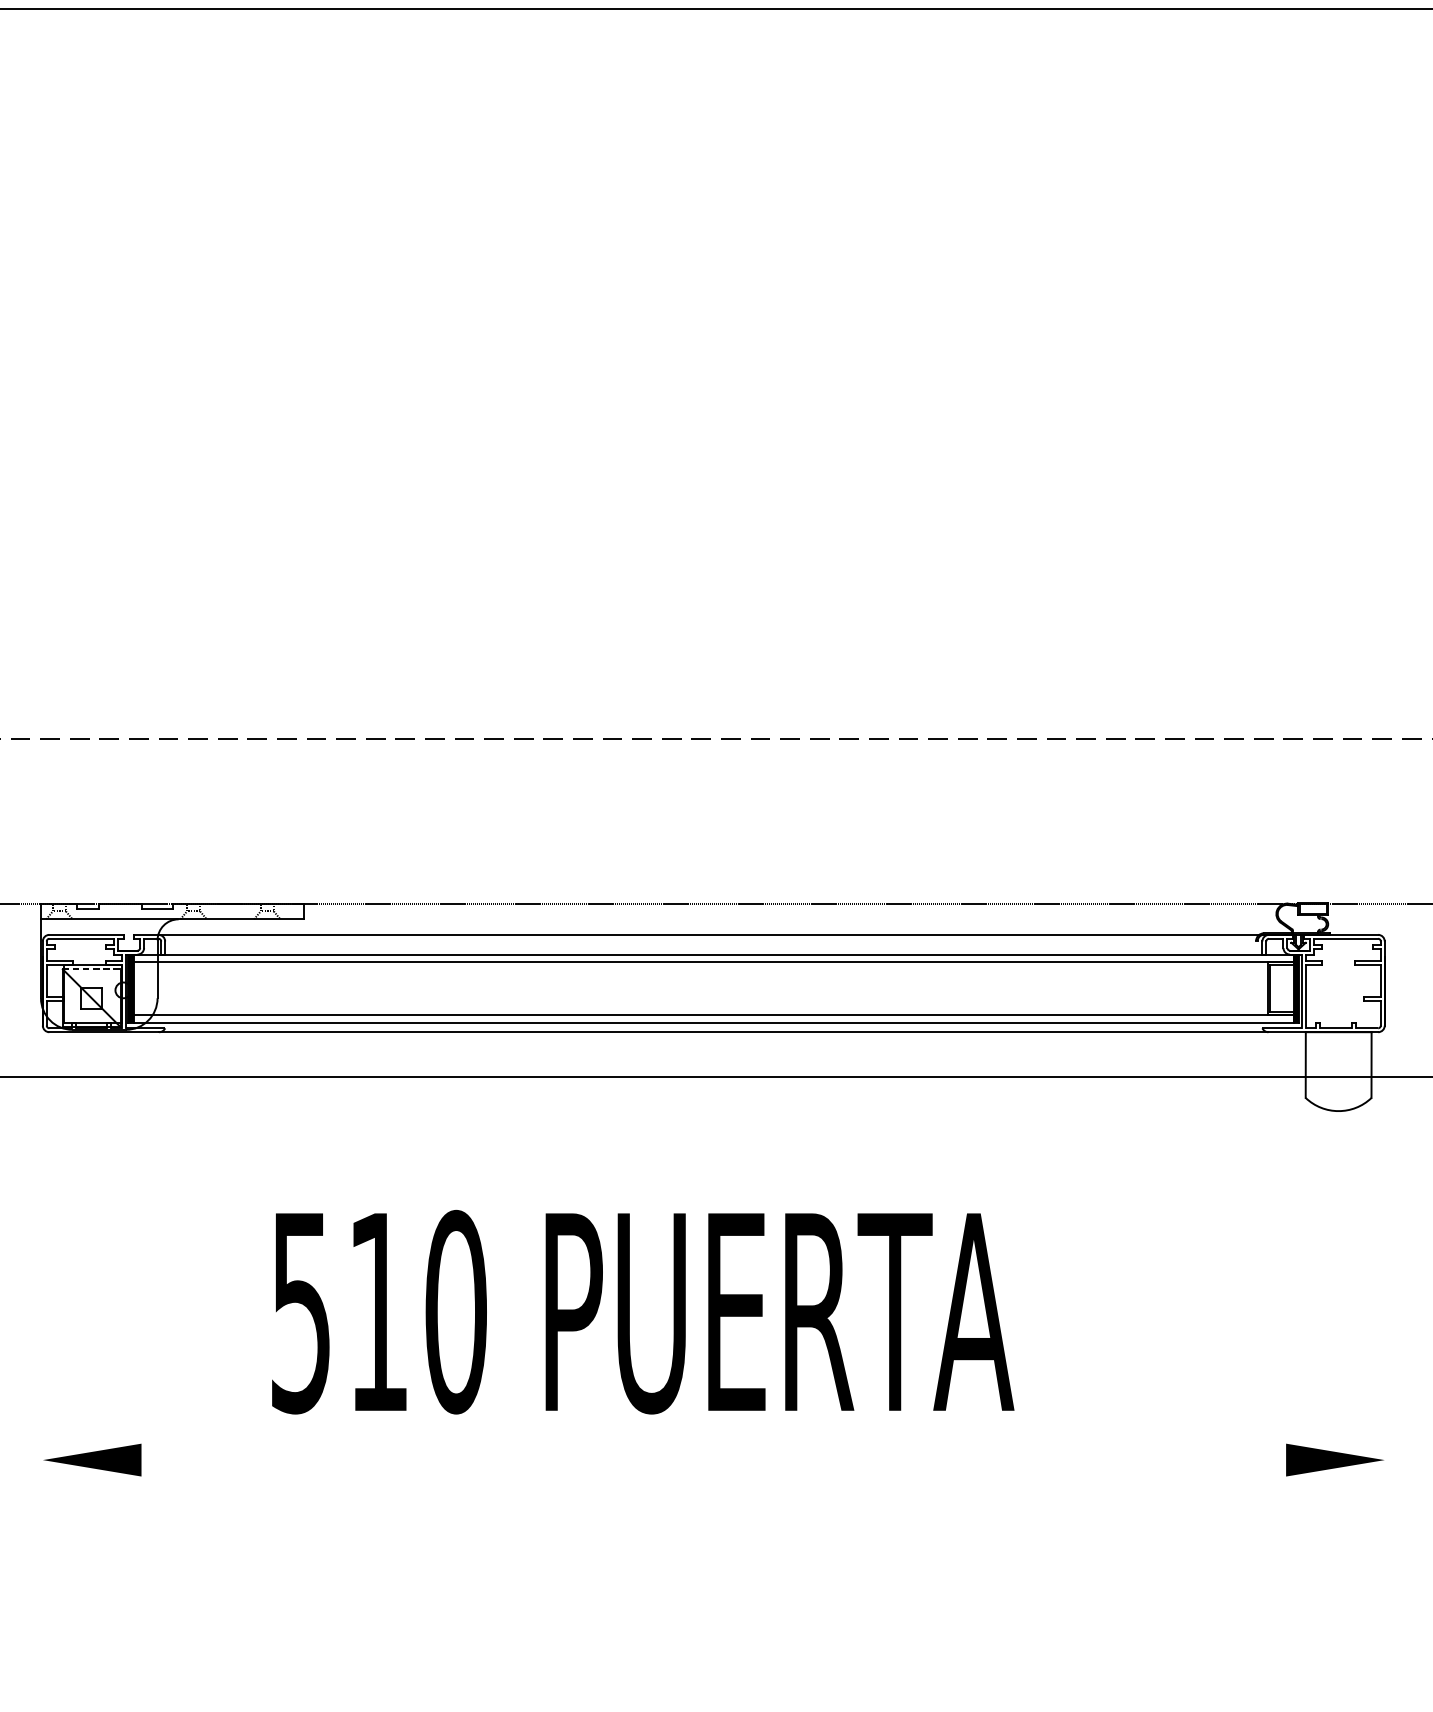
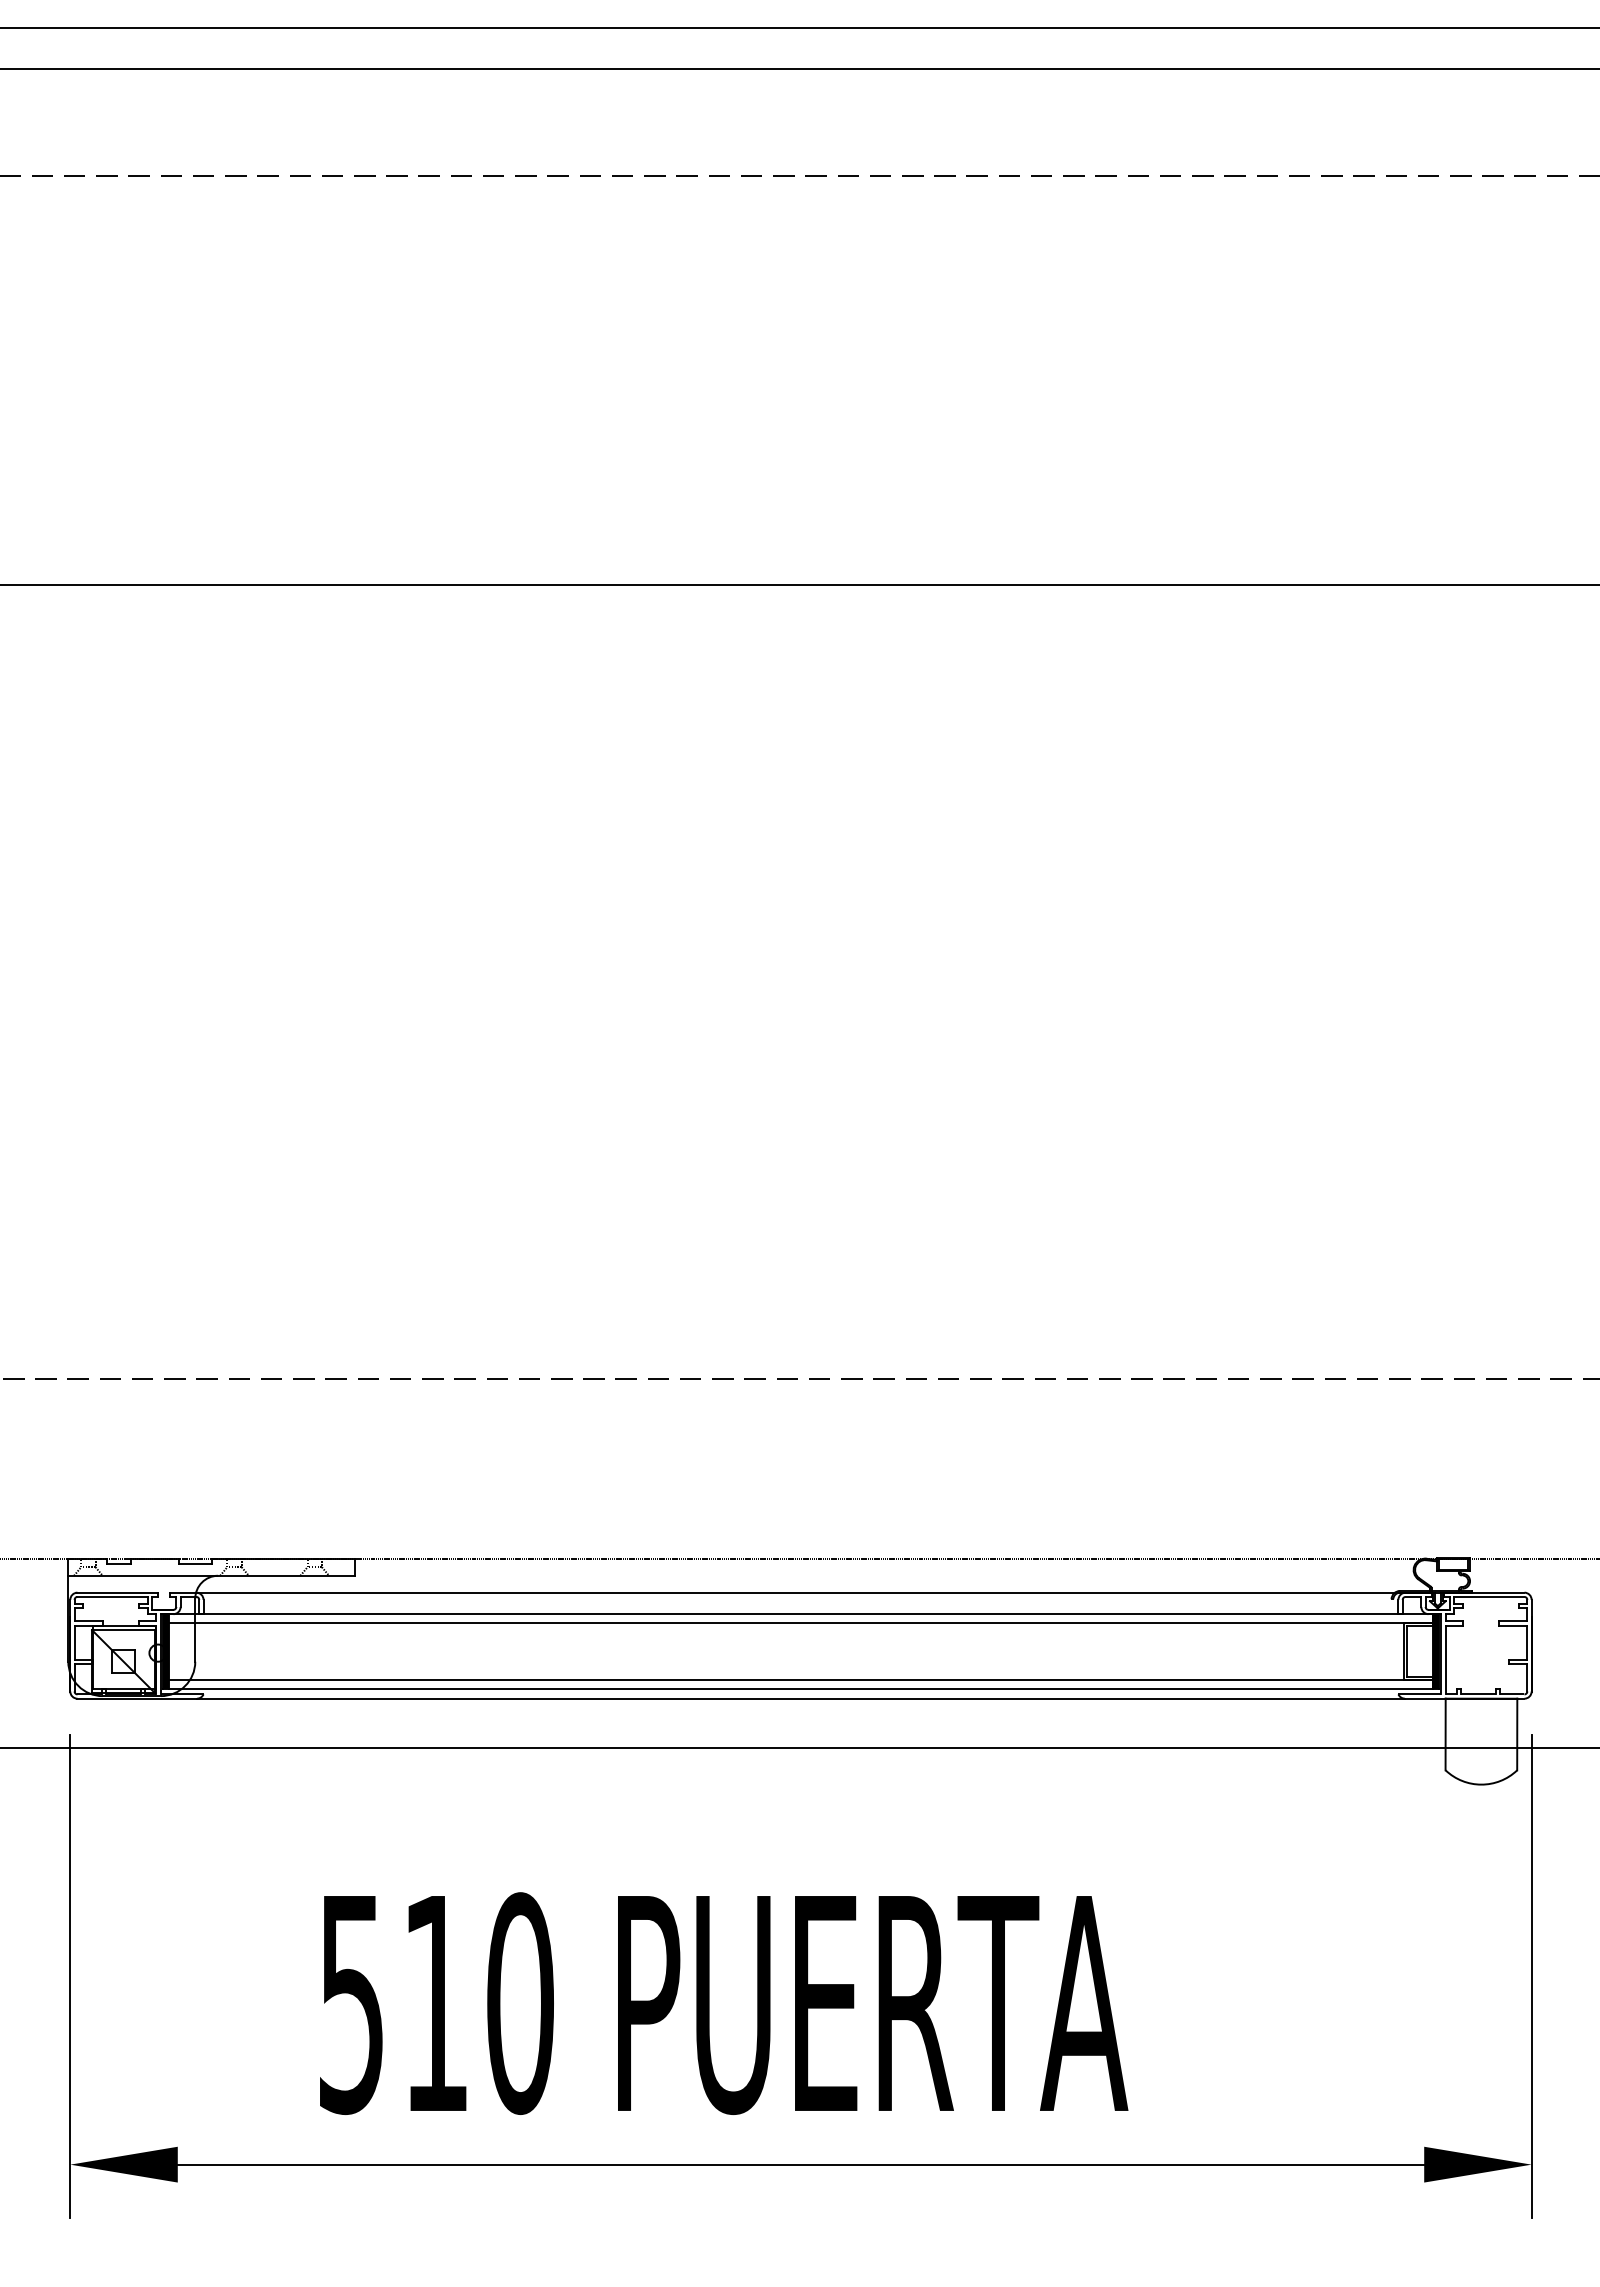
line: (91, 969) -> (123, 1630), dashed -> solid
line: (42, 1287) -> (70, 1976), added
line: (1384, 1287) -> (1531, 1976), added
line: (713, 1459) -> (800, 2164), added

